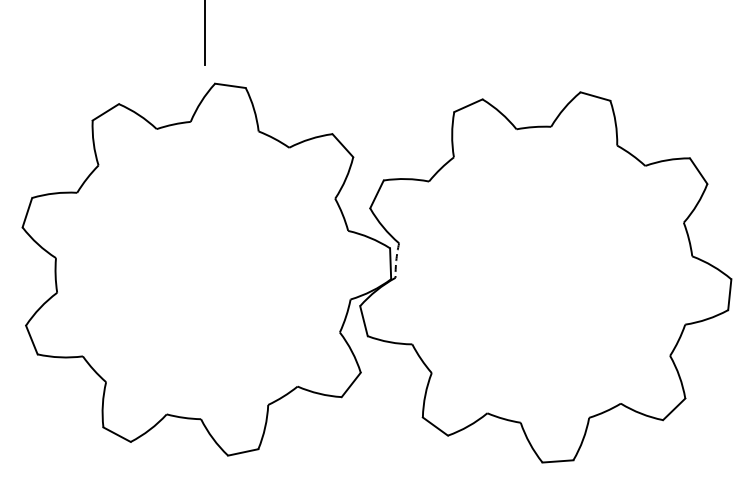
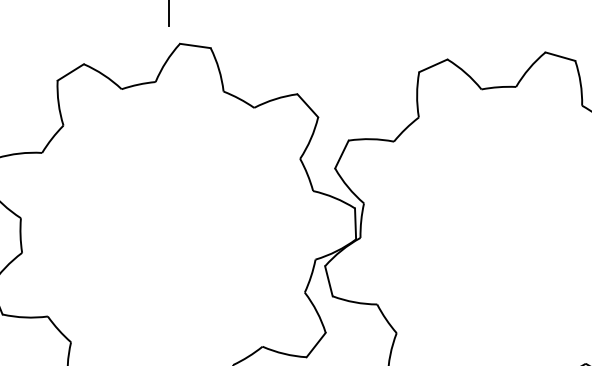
arc: (396, 260) -> (361, 220), dashed -> solid

